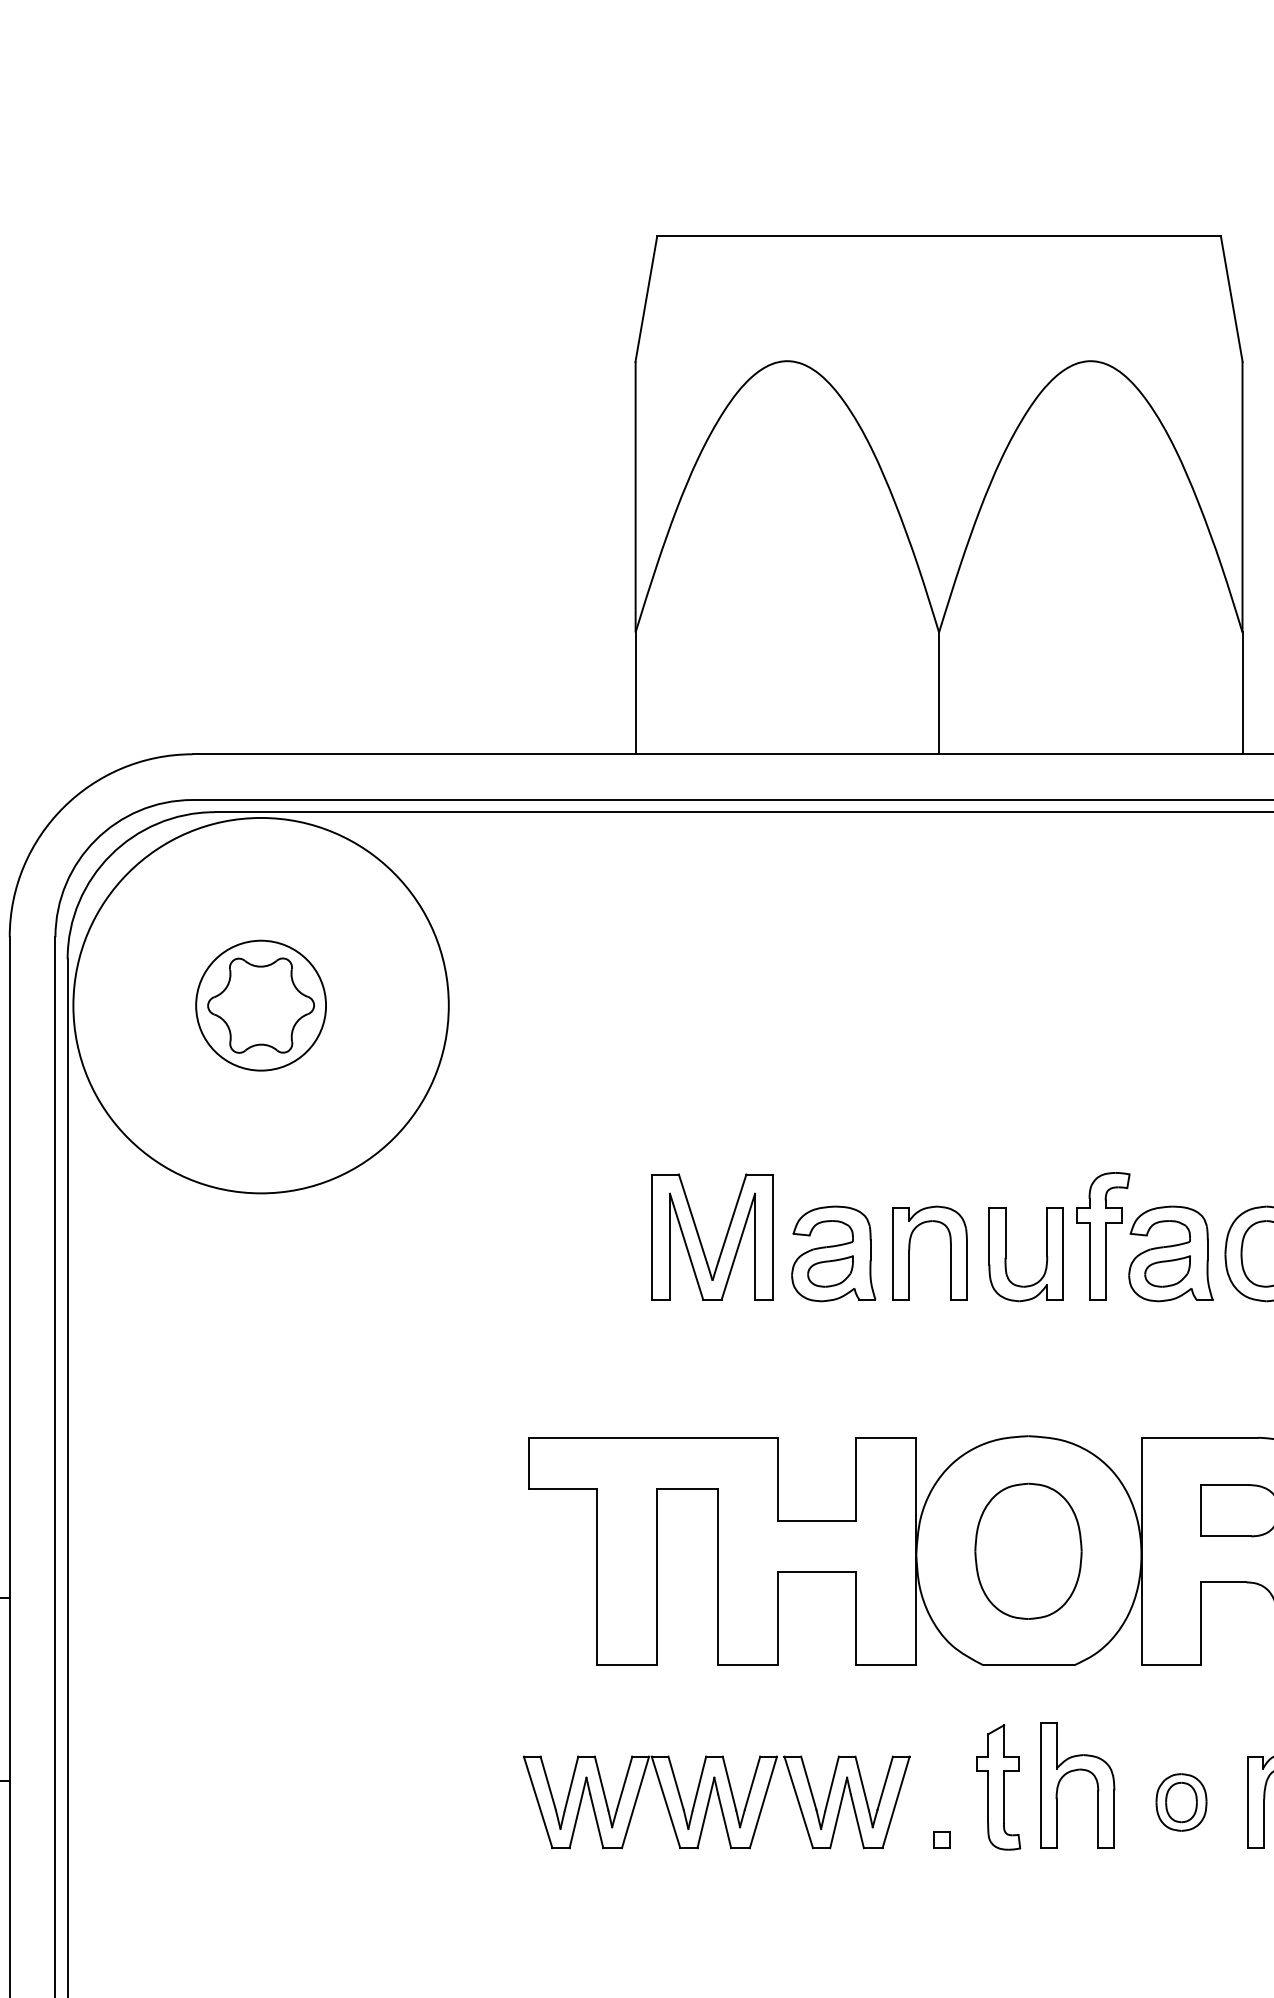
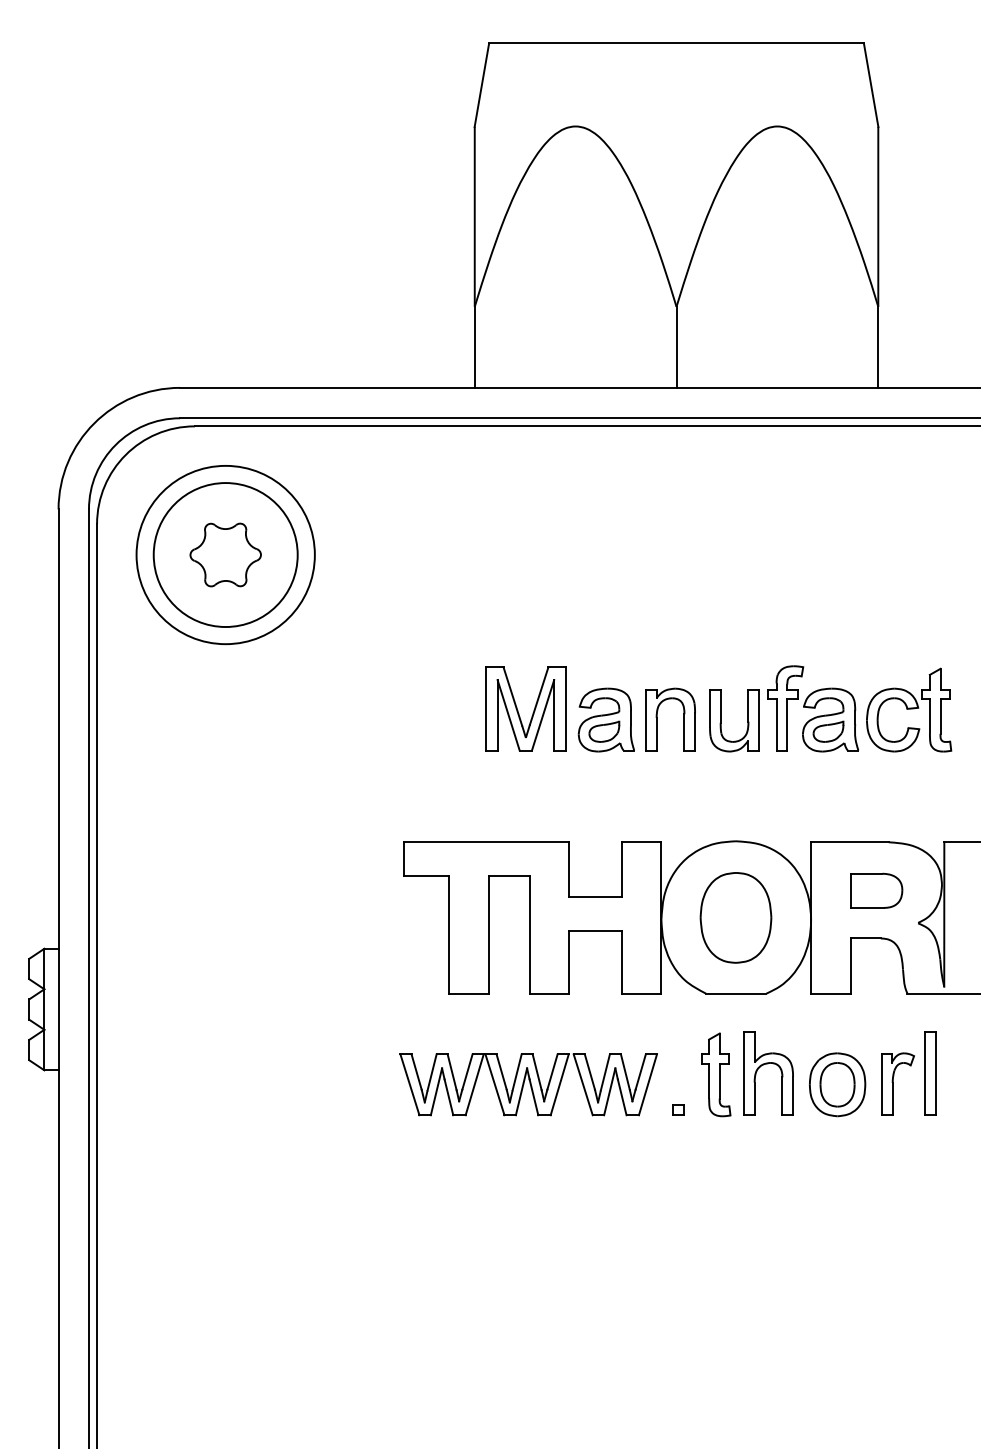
circle: (260, 1004) -> (225, 554), size x0.71
circle: (260, 1006) -> (225, 555), size x1.67
part: (1181, 1801) -> (837, 1084), size x1.67

